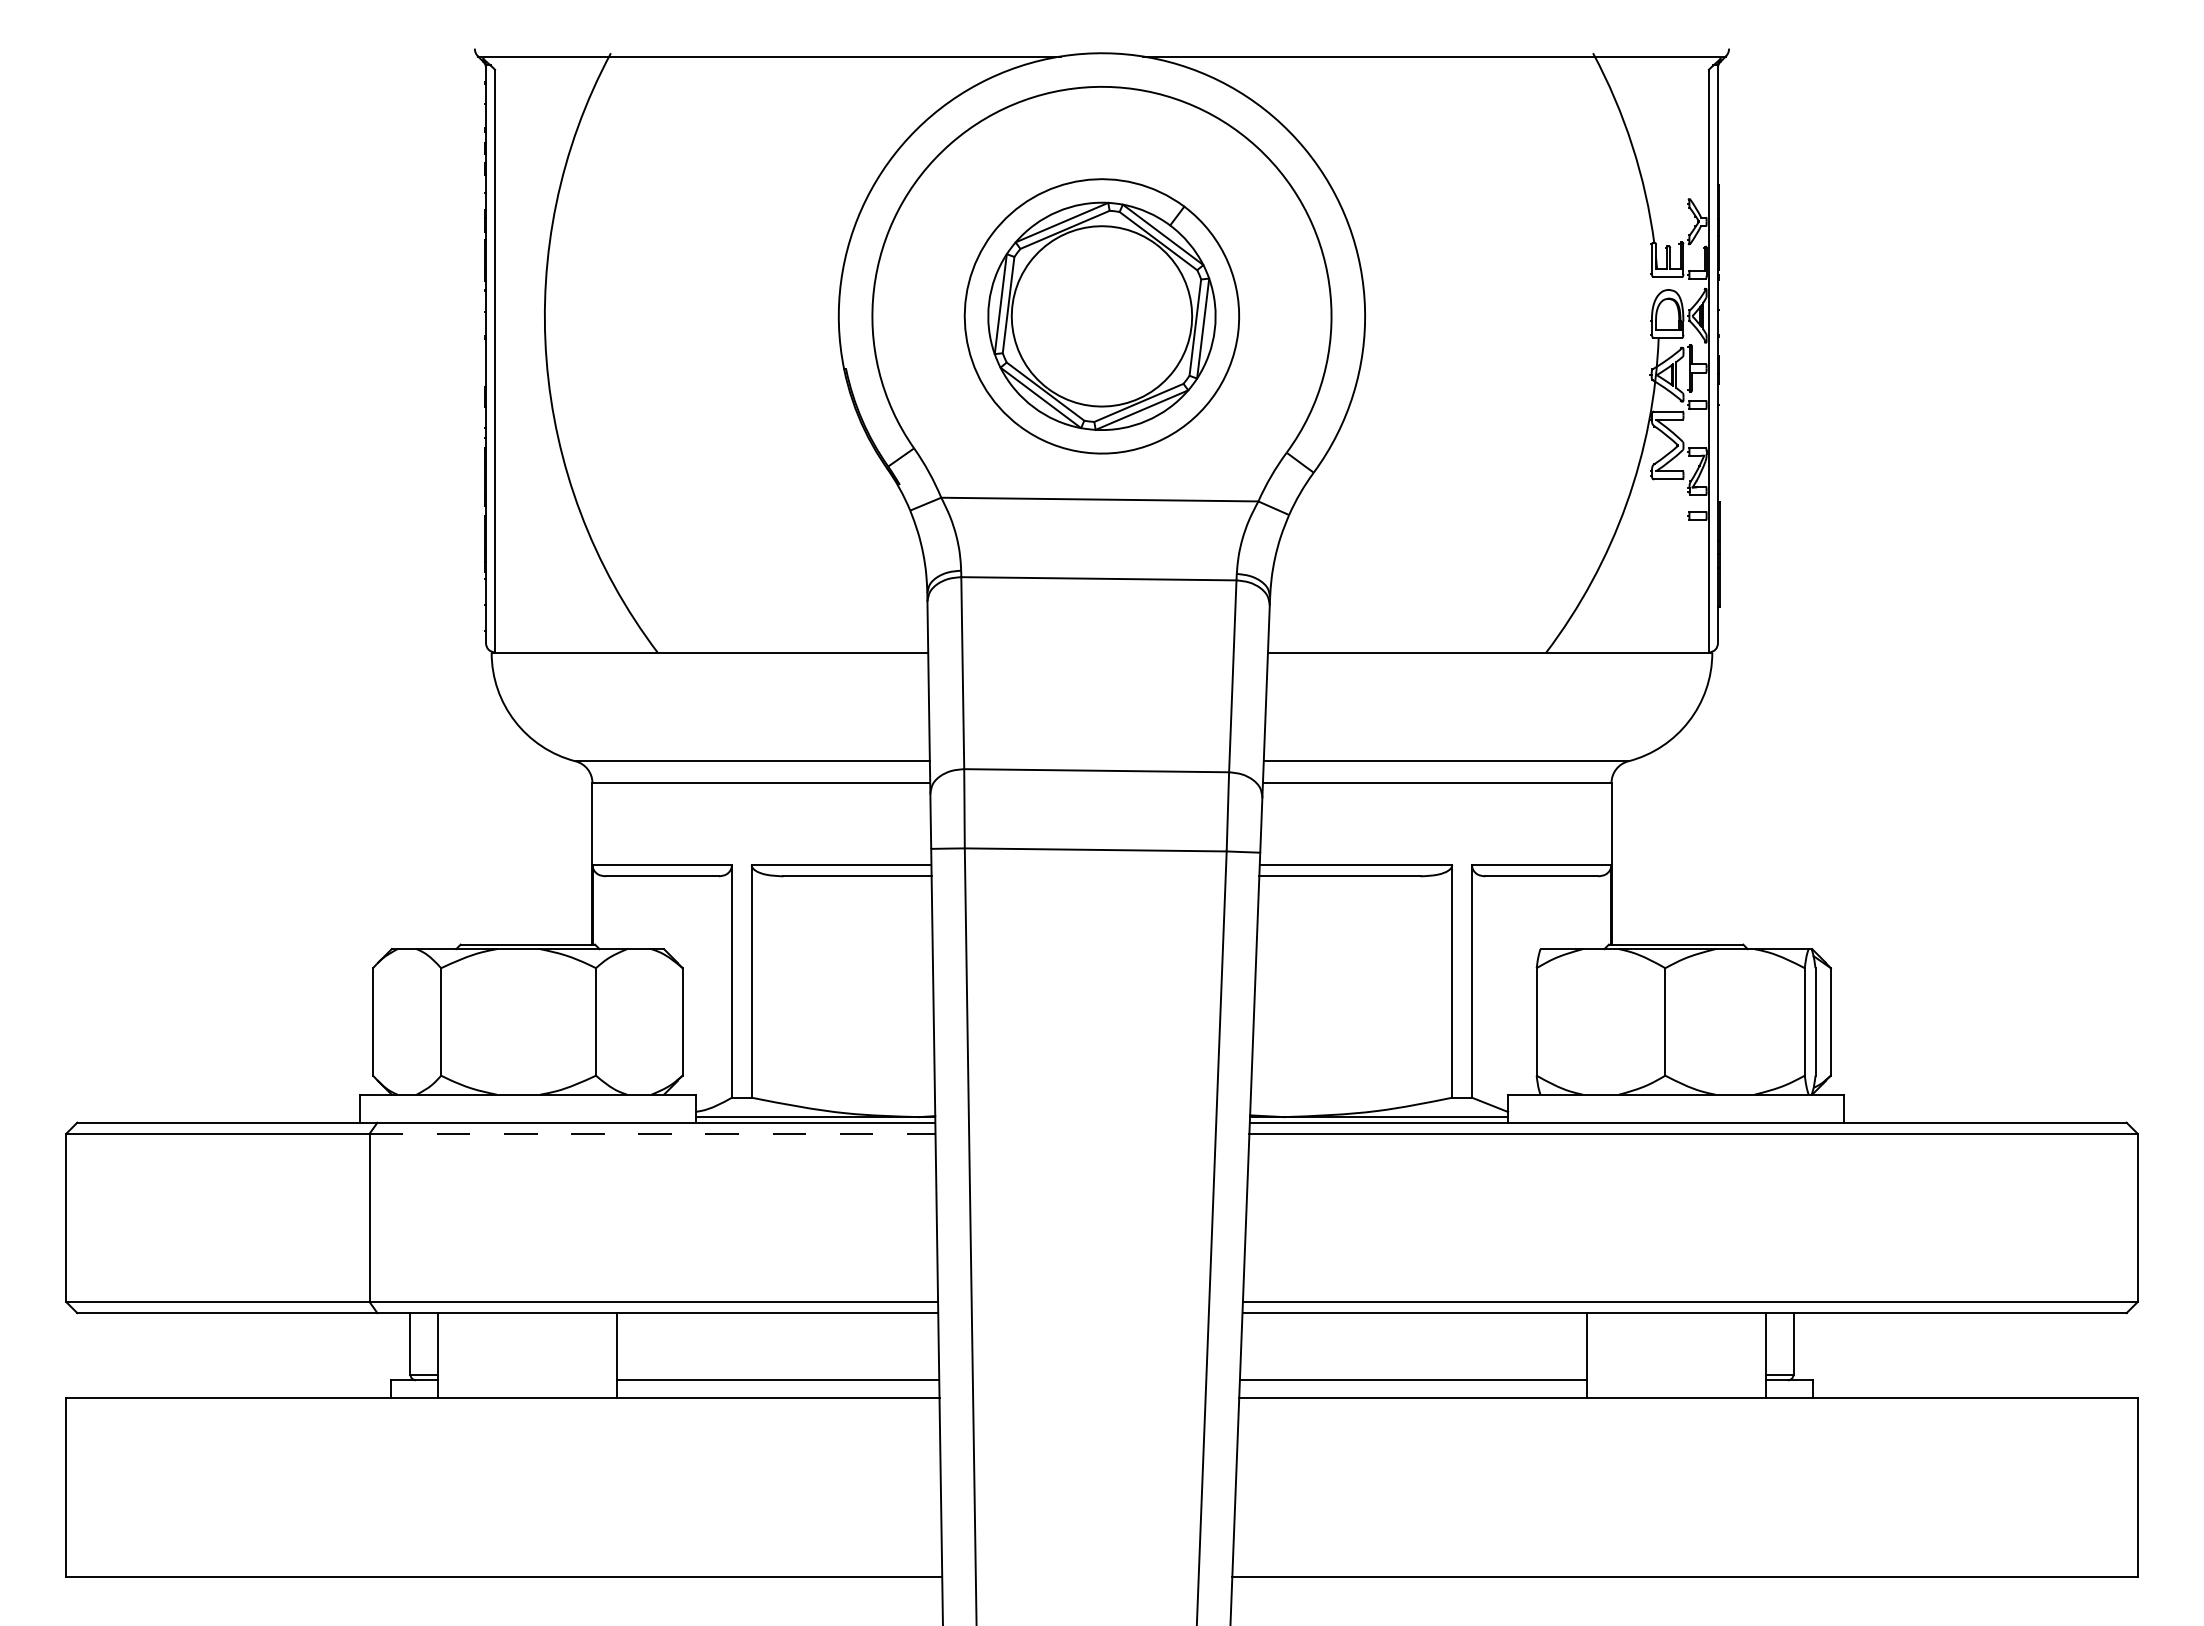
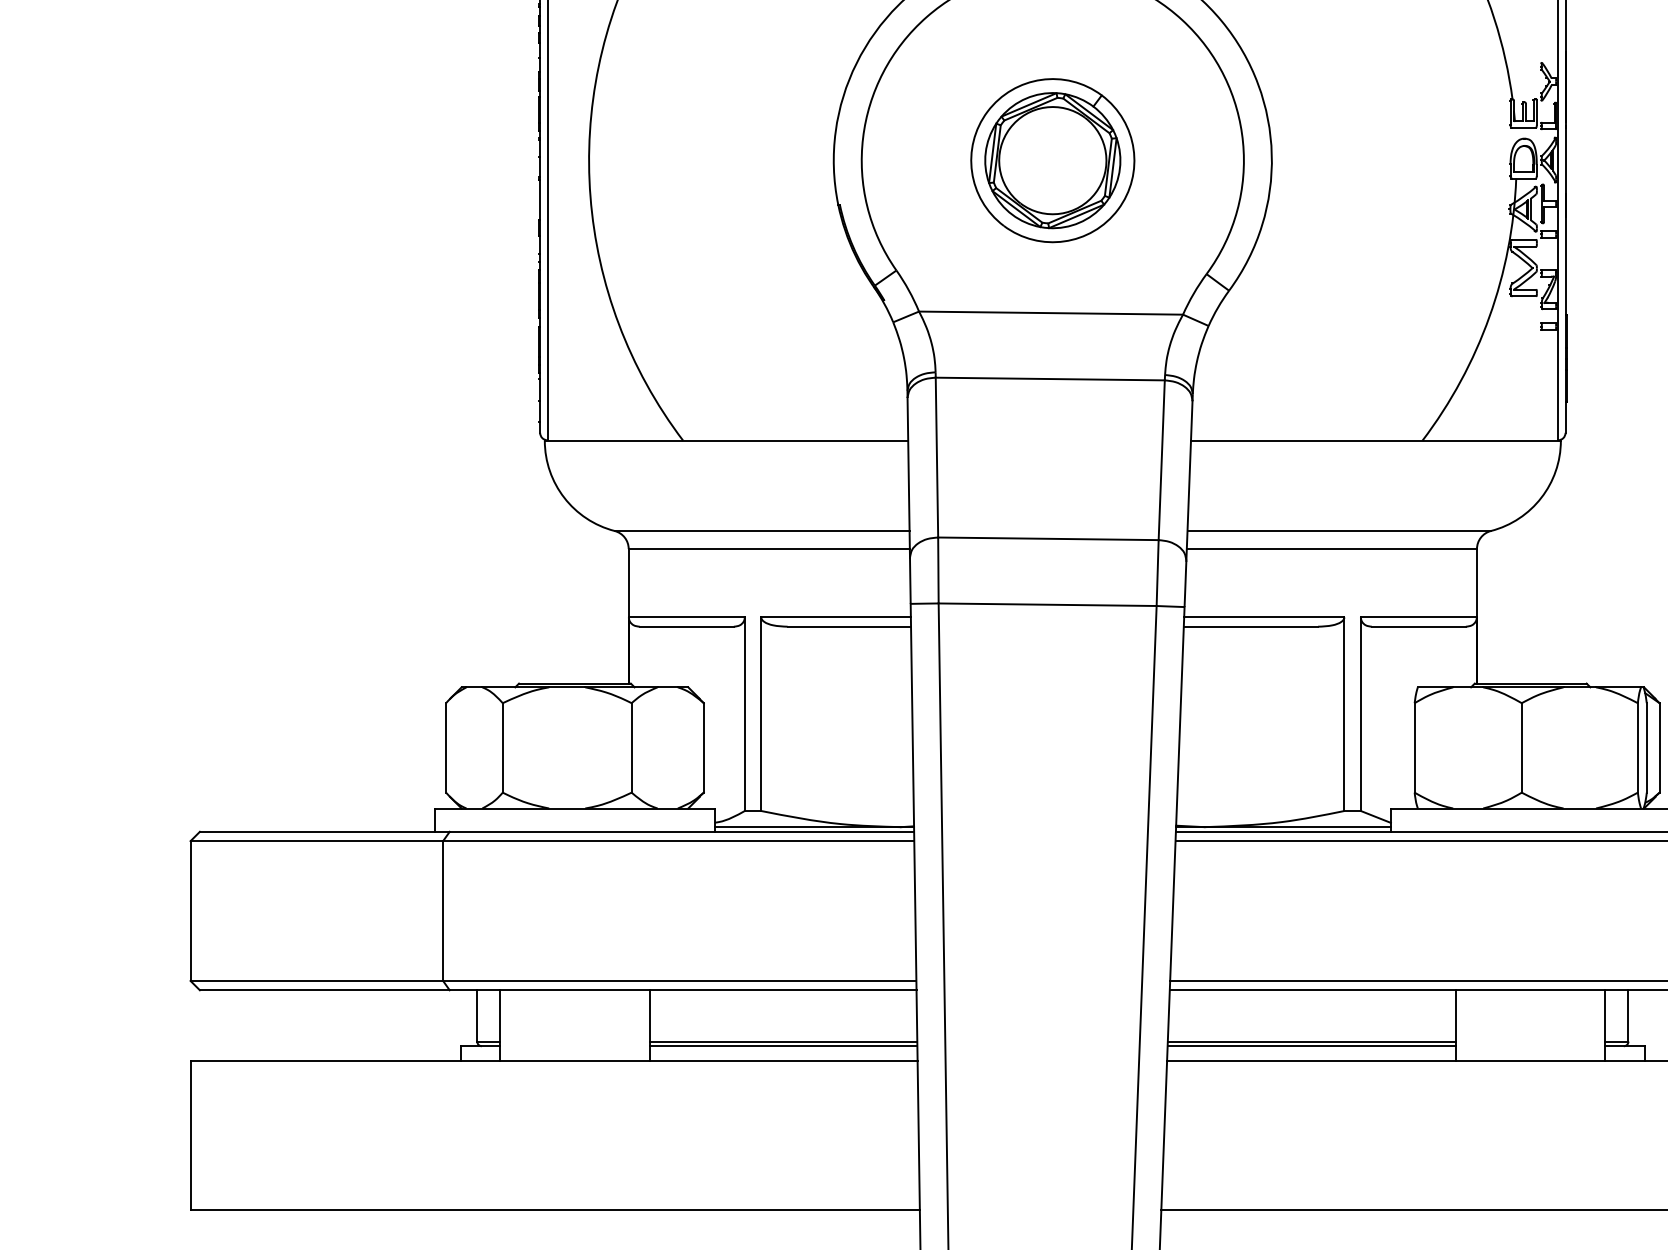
part: (1101, 316) -> (1052, 160), size x0.71
line: (652, 1133) -> (678, 840), dashed -> solid
line: (778, 1374) -> (783, 1041), added
line: (1413, 1374) -> (1312, 1041), added

